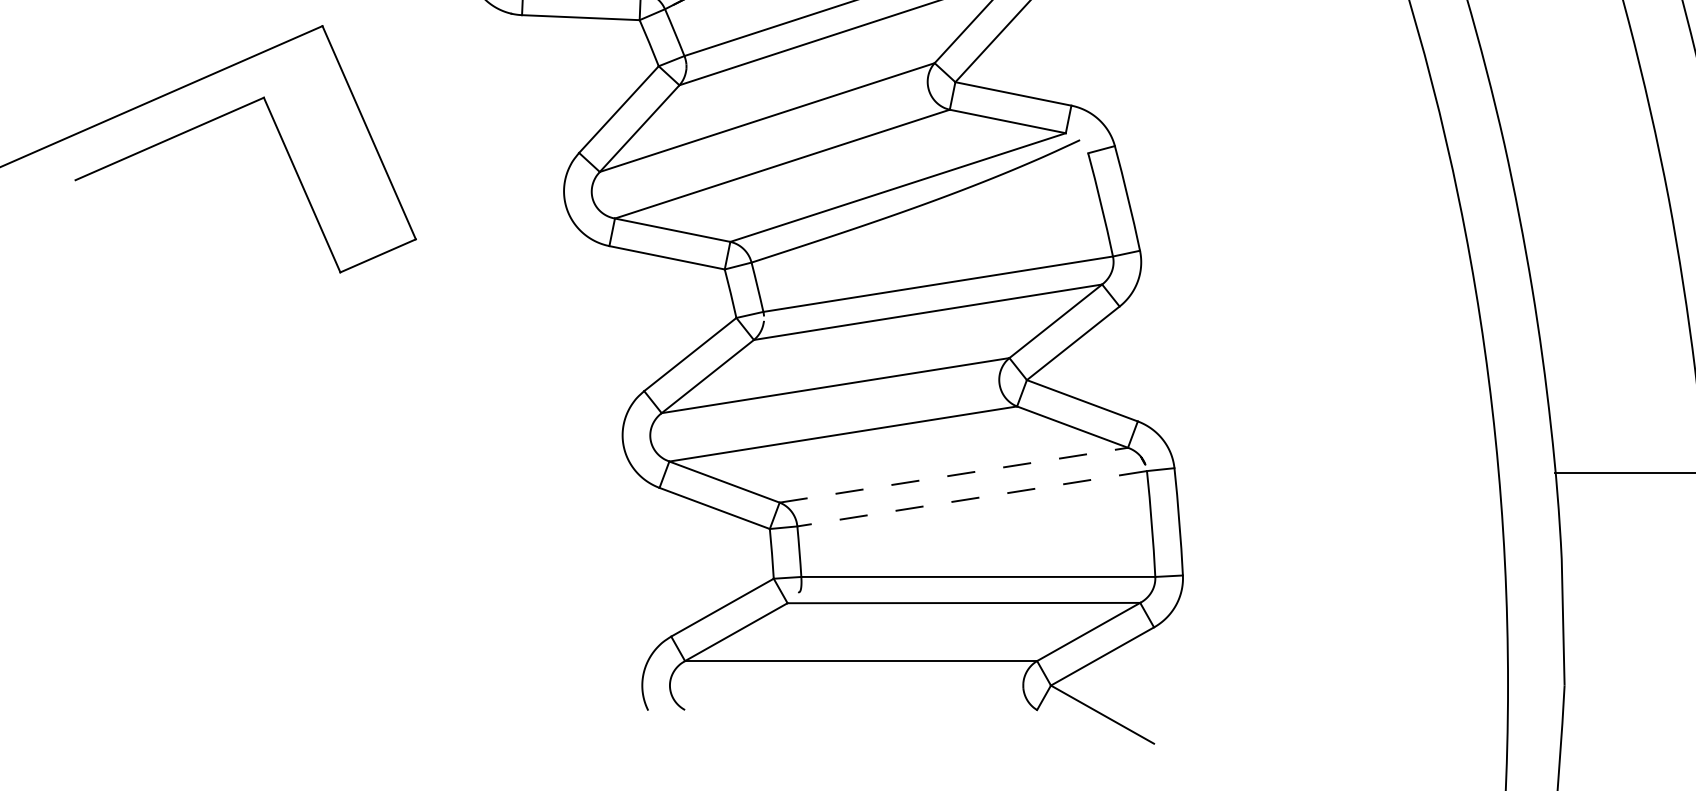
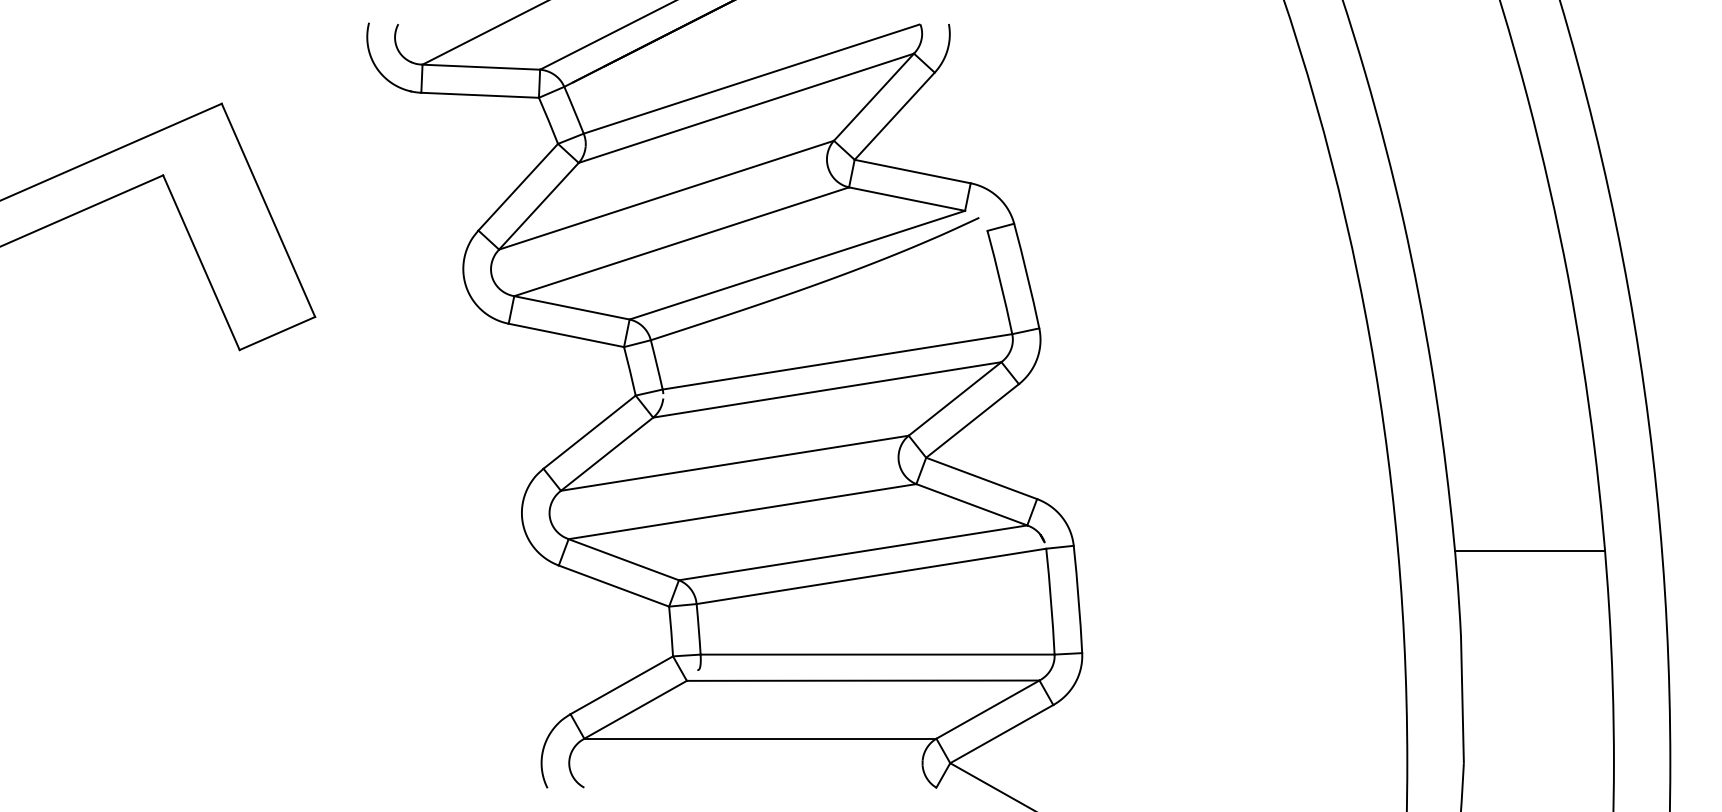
line: (954, 474) -> (853, 552), dashed -> solid
line: (972, 498) -> (871, 576), dashed -> solid

